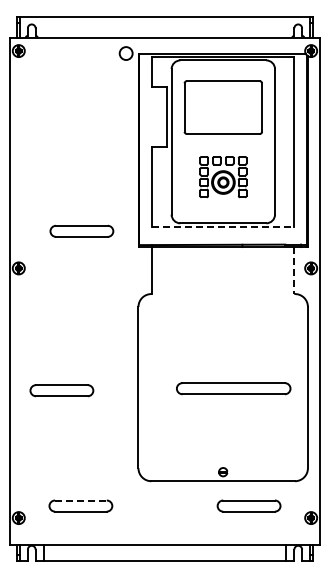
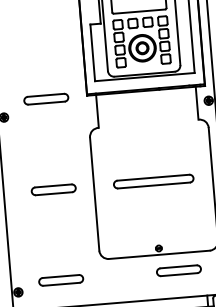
part: (223, 176) -> (142, 41), size x1.67
line: (223, 227) -> (145, 77), dashed -> solid
part: (81, 230) -> (45, 98), moved
line: (294, 271) -> (197, 103), dashed -> solid
part: (233, 388) -> (153, 181), moved
part: (61, 390) -> (53, 189), moved
line: (80, 500) -> (60, 276), dashed -> solid

